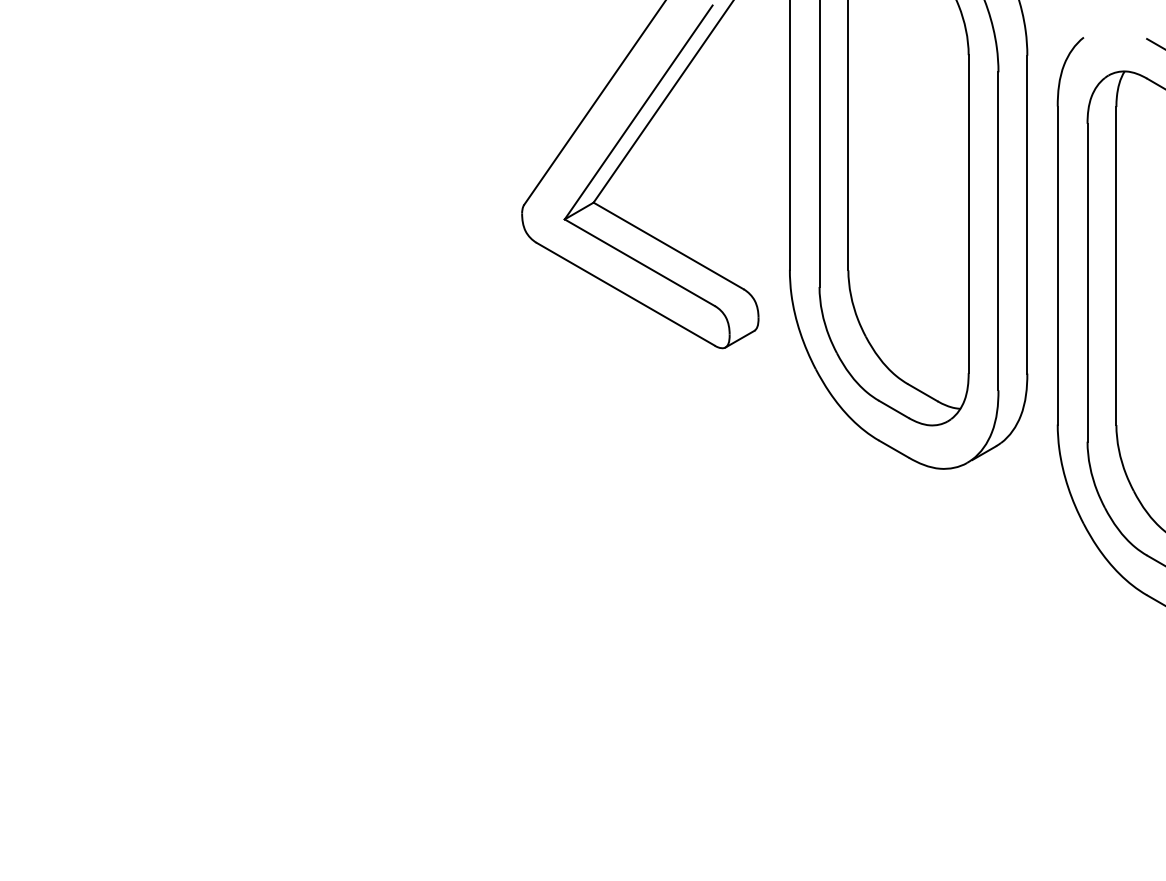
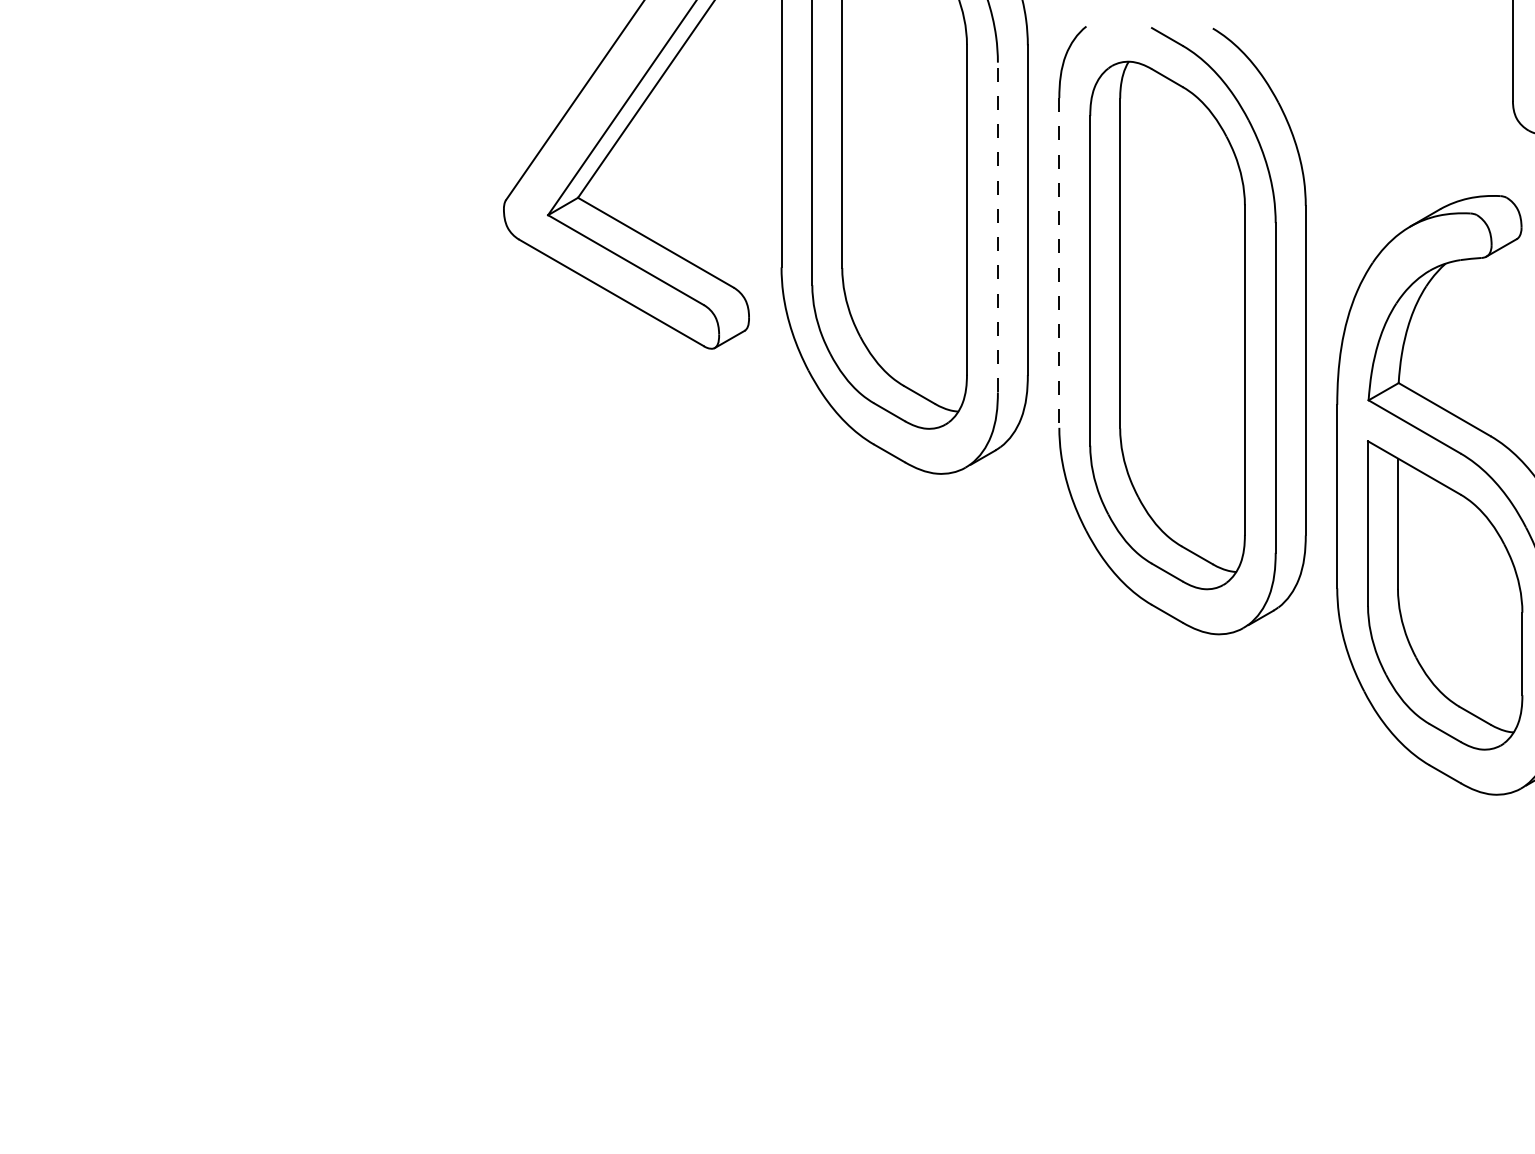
line: (998, 231) -> (997, 227), solid -> dashed
line: (1057, 265) -> (1059, 262), solid -> dashed

